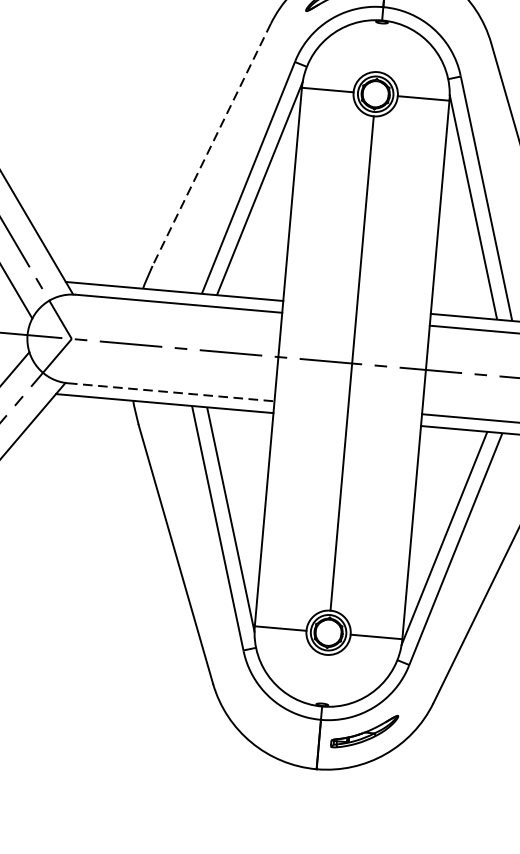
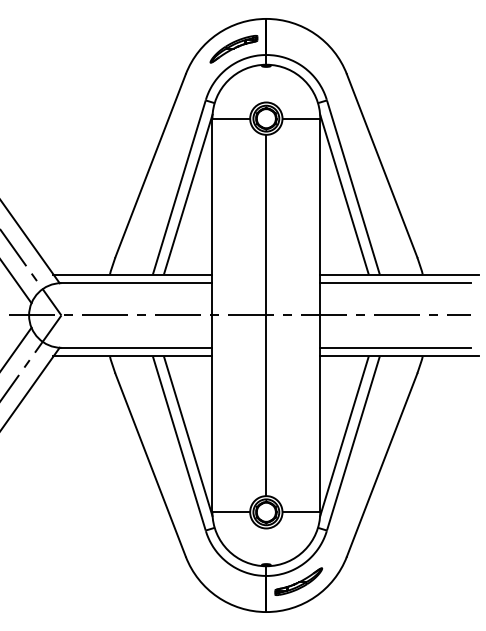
line: (211, 145) -> (150, 166), dashed -> solid
line: (172, 391) -> (137, 347), dashed -> solid

